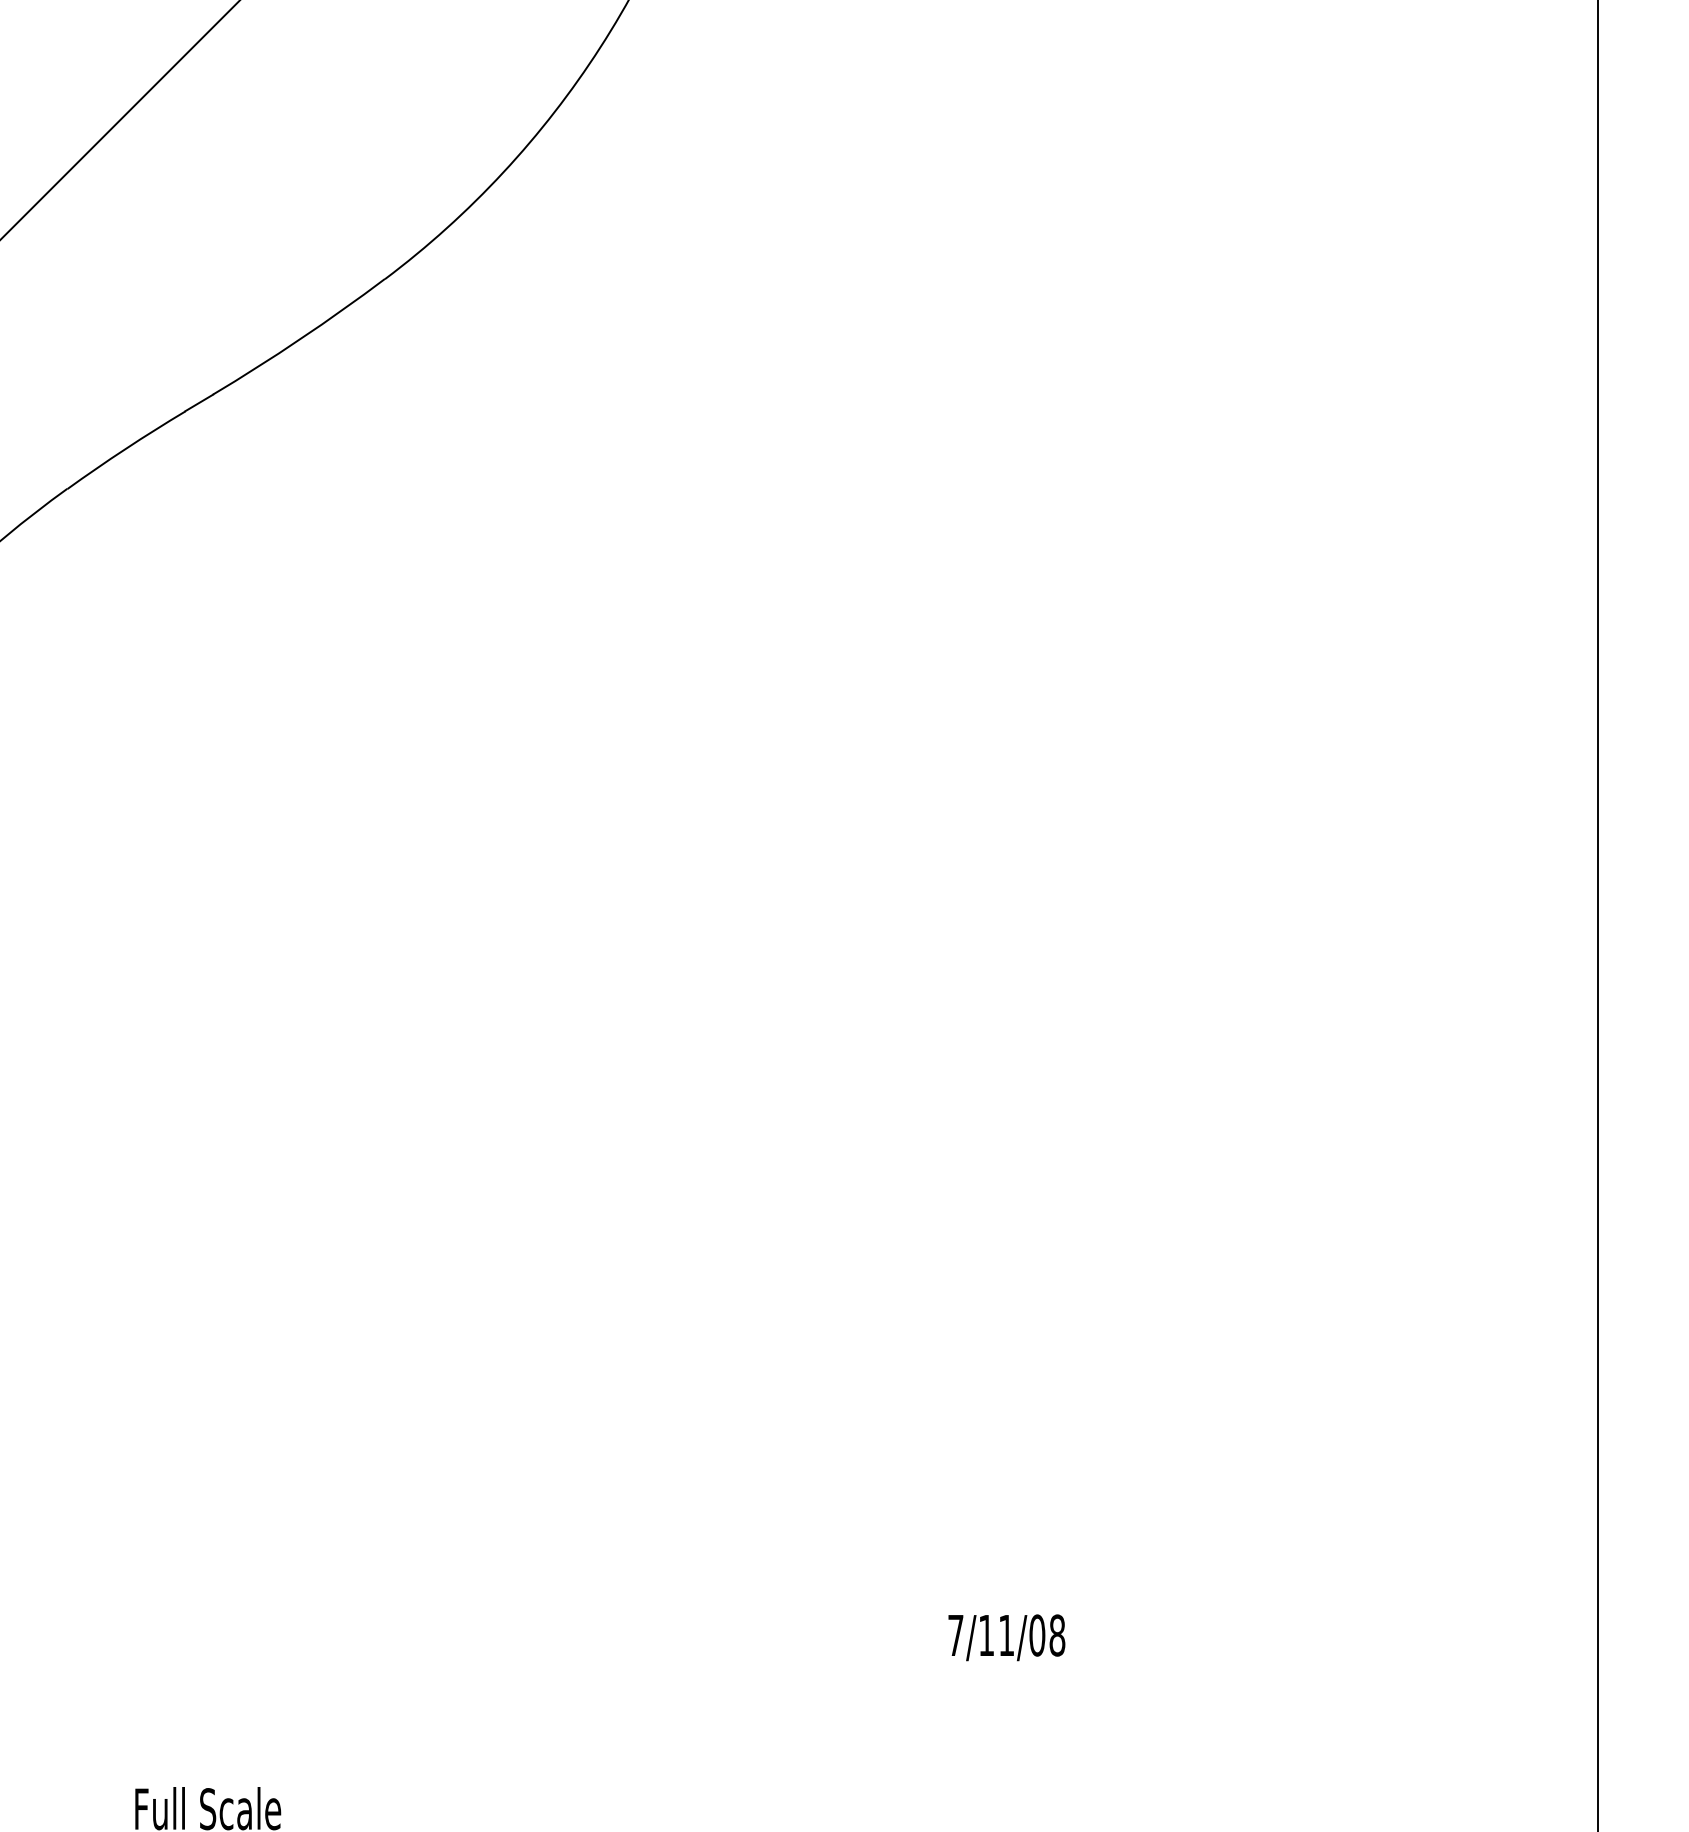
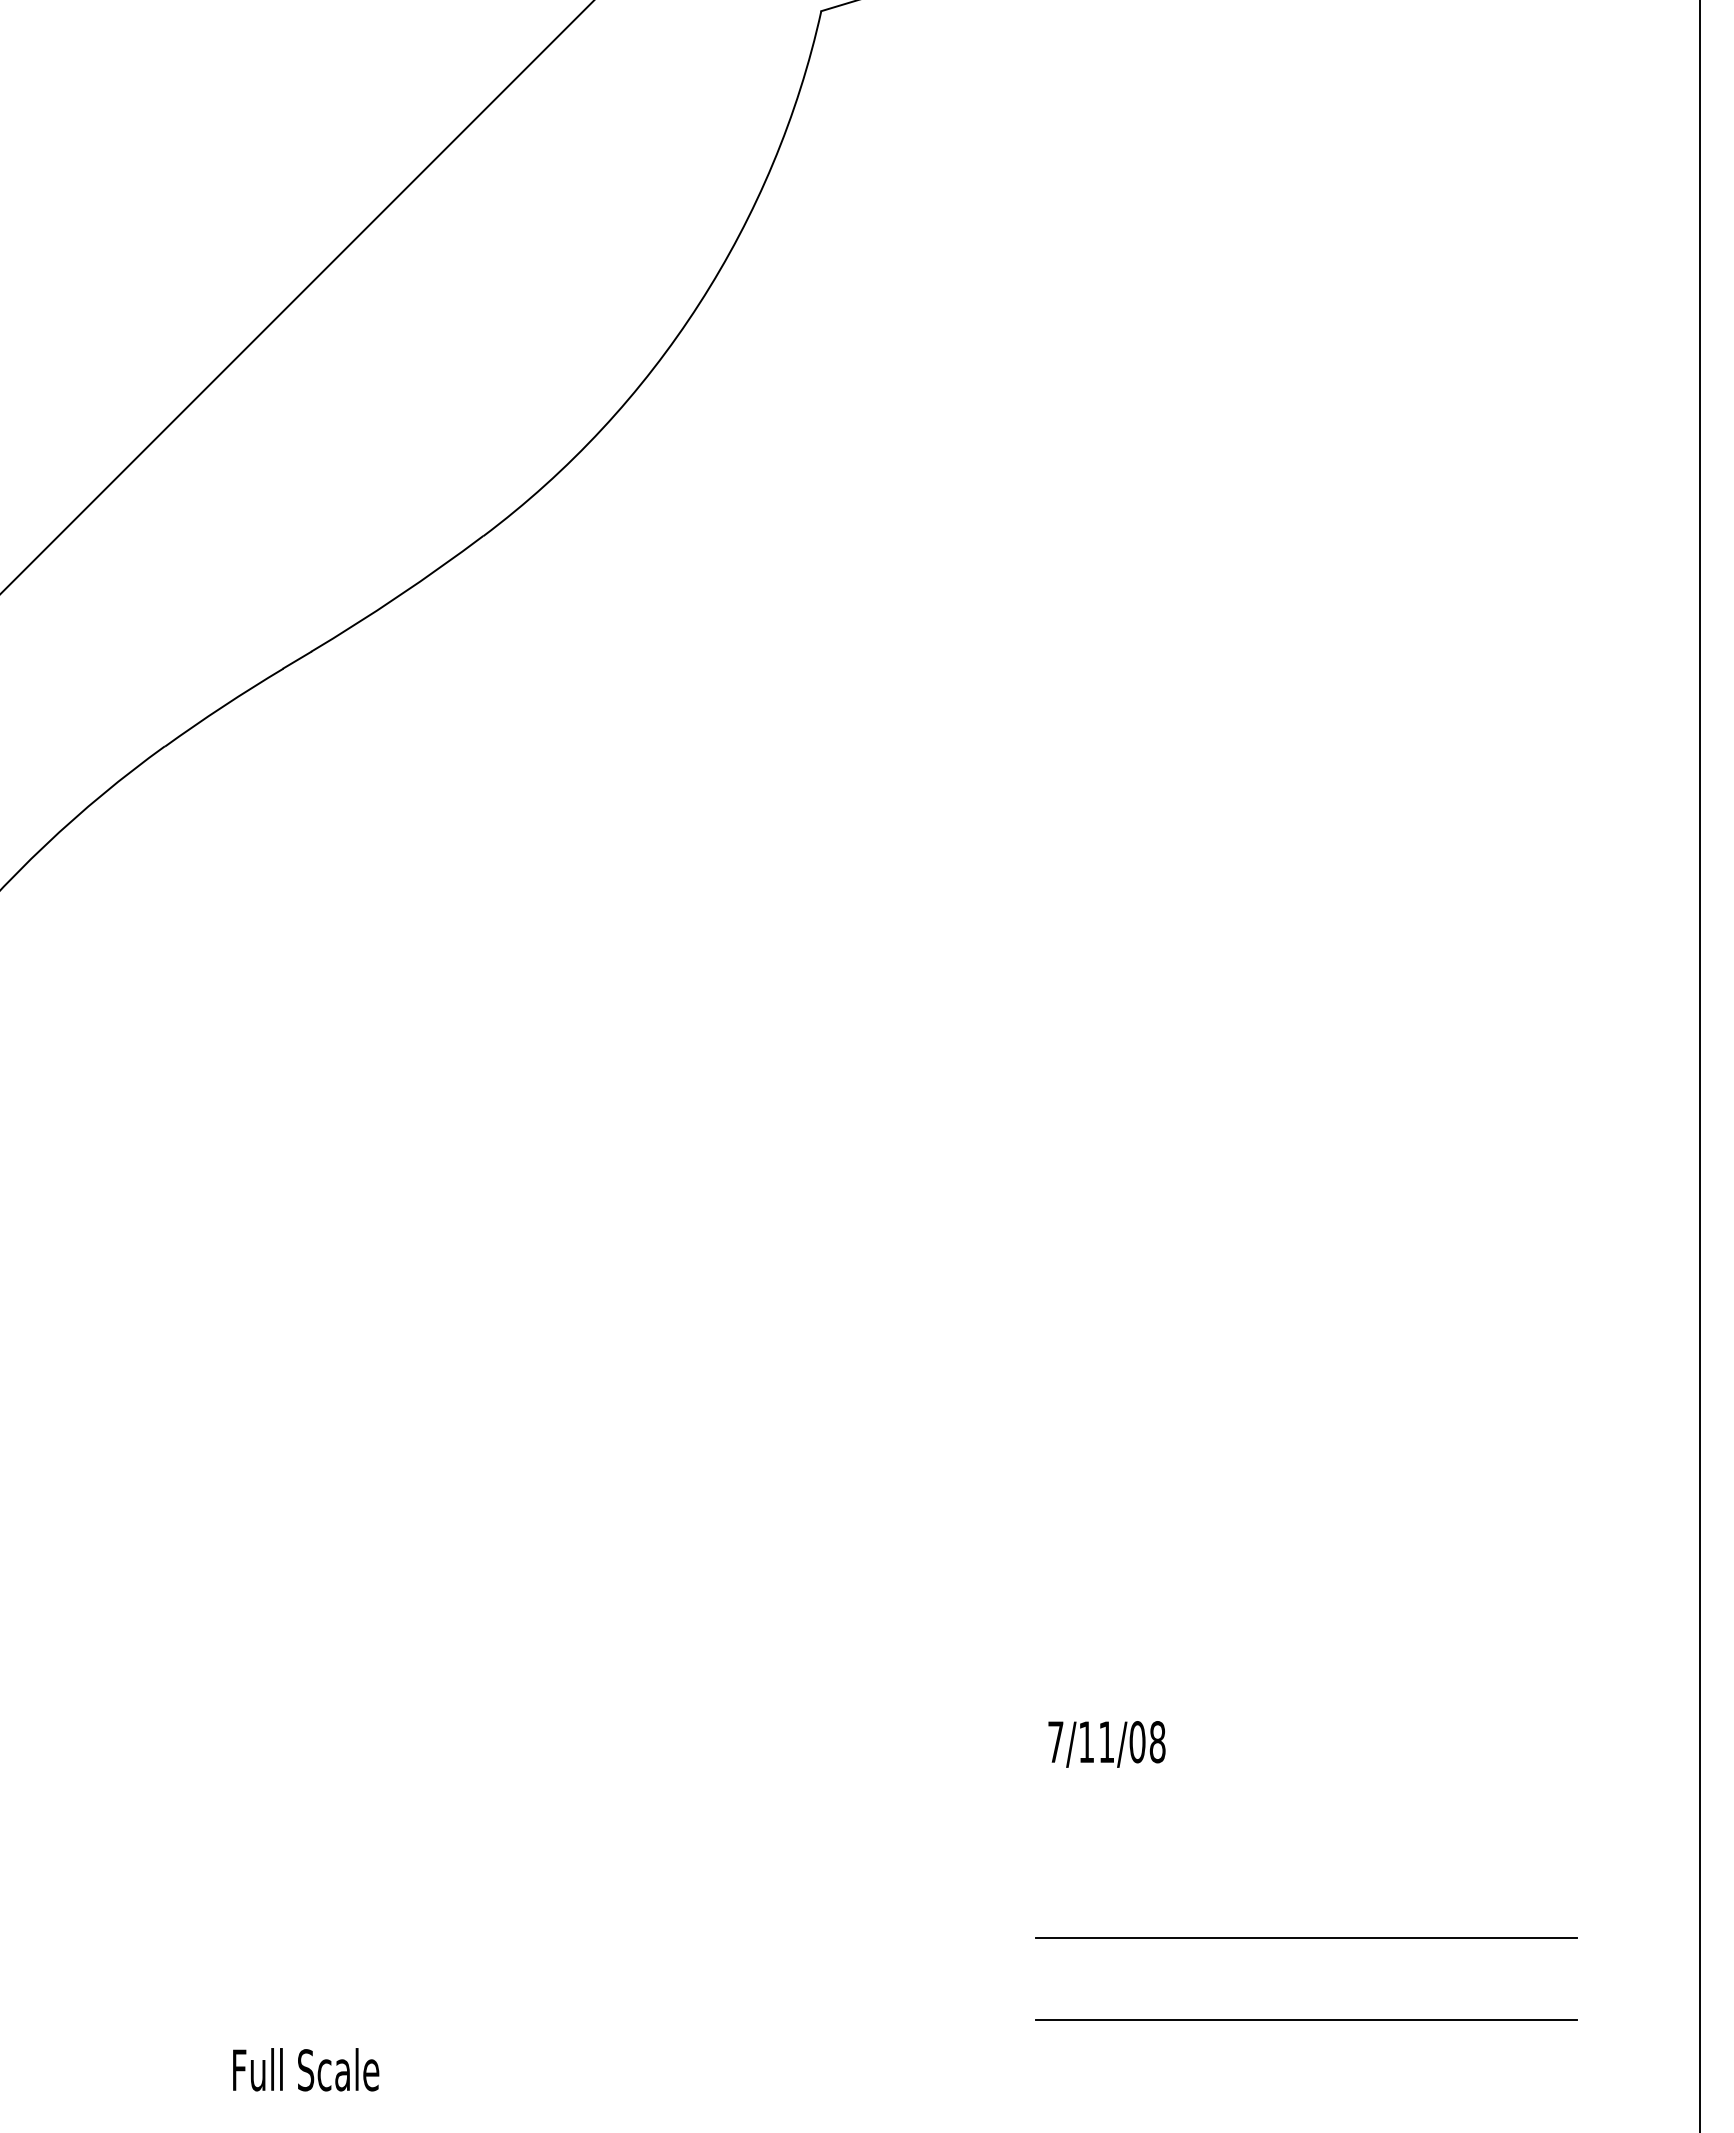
text: (1006, 1637) -> (1106, 1744), moved
line: (1204, 1677) -> (1305, 1938), added
line: (1204, 1759) -> (1305, 2020), added

